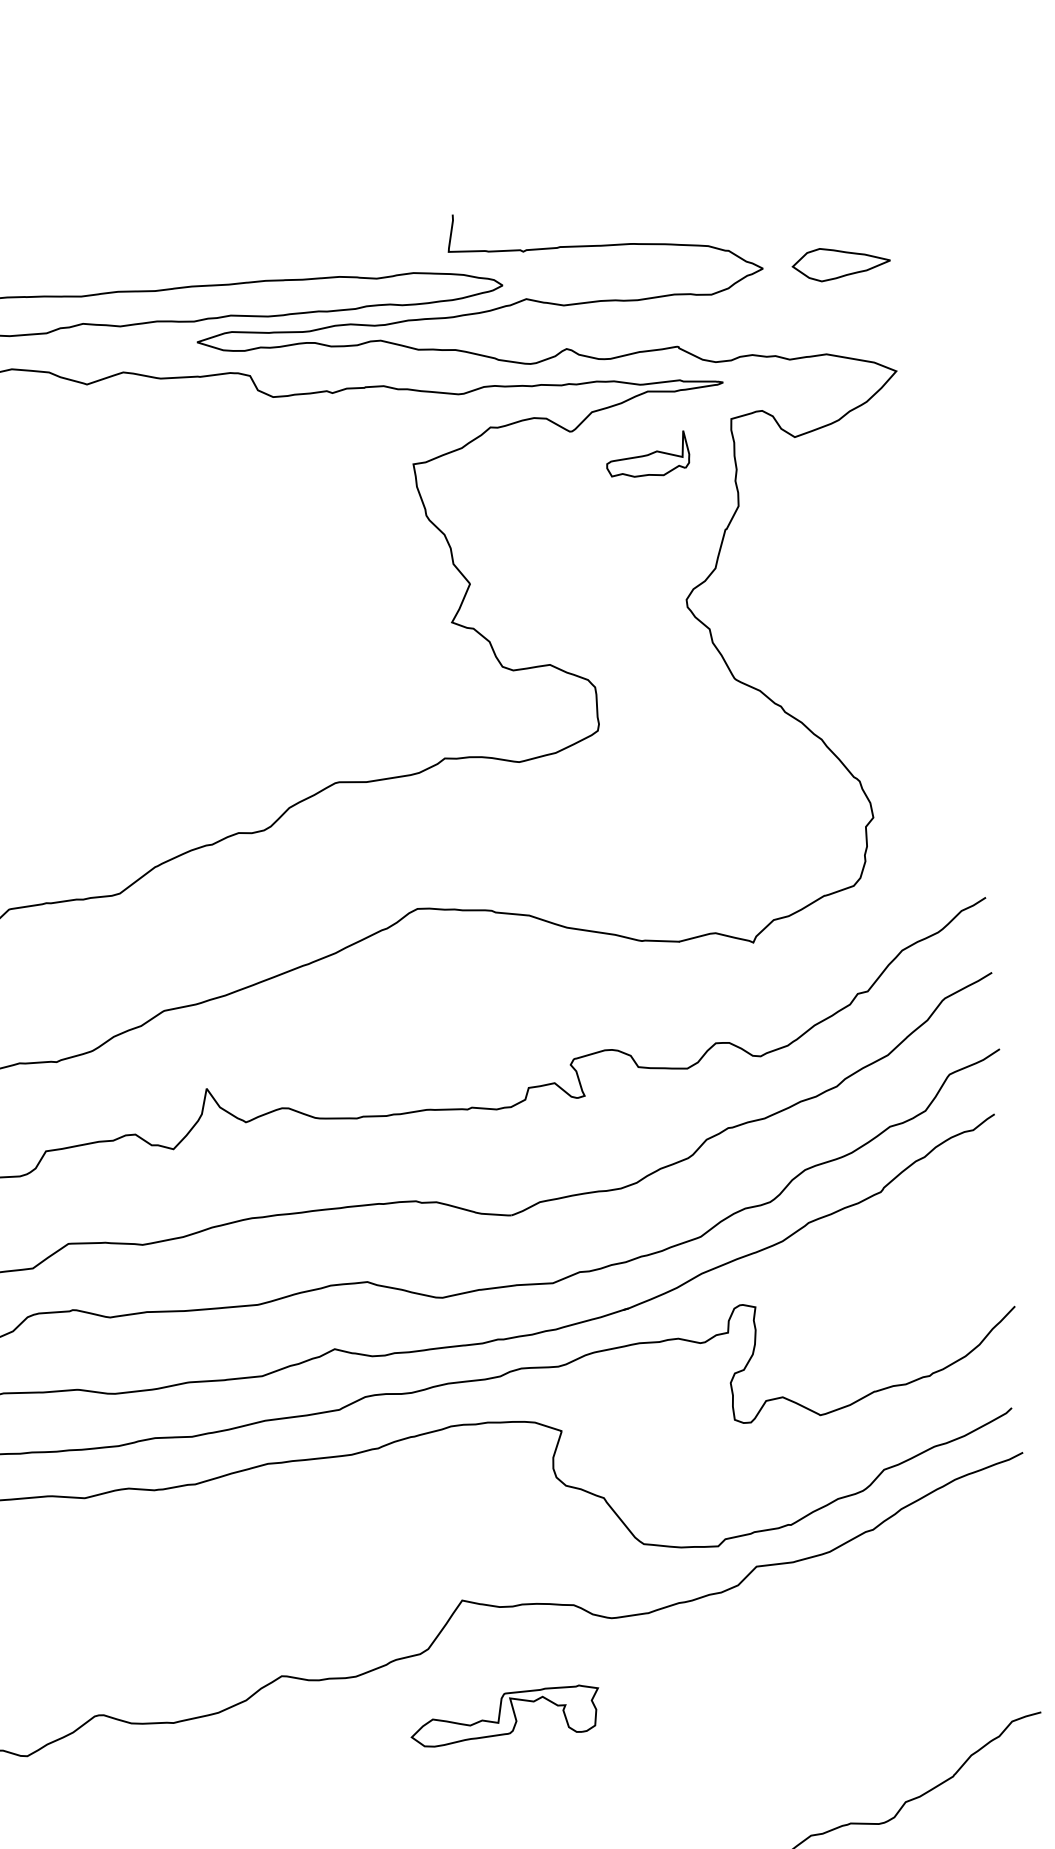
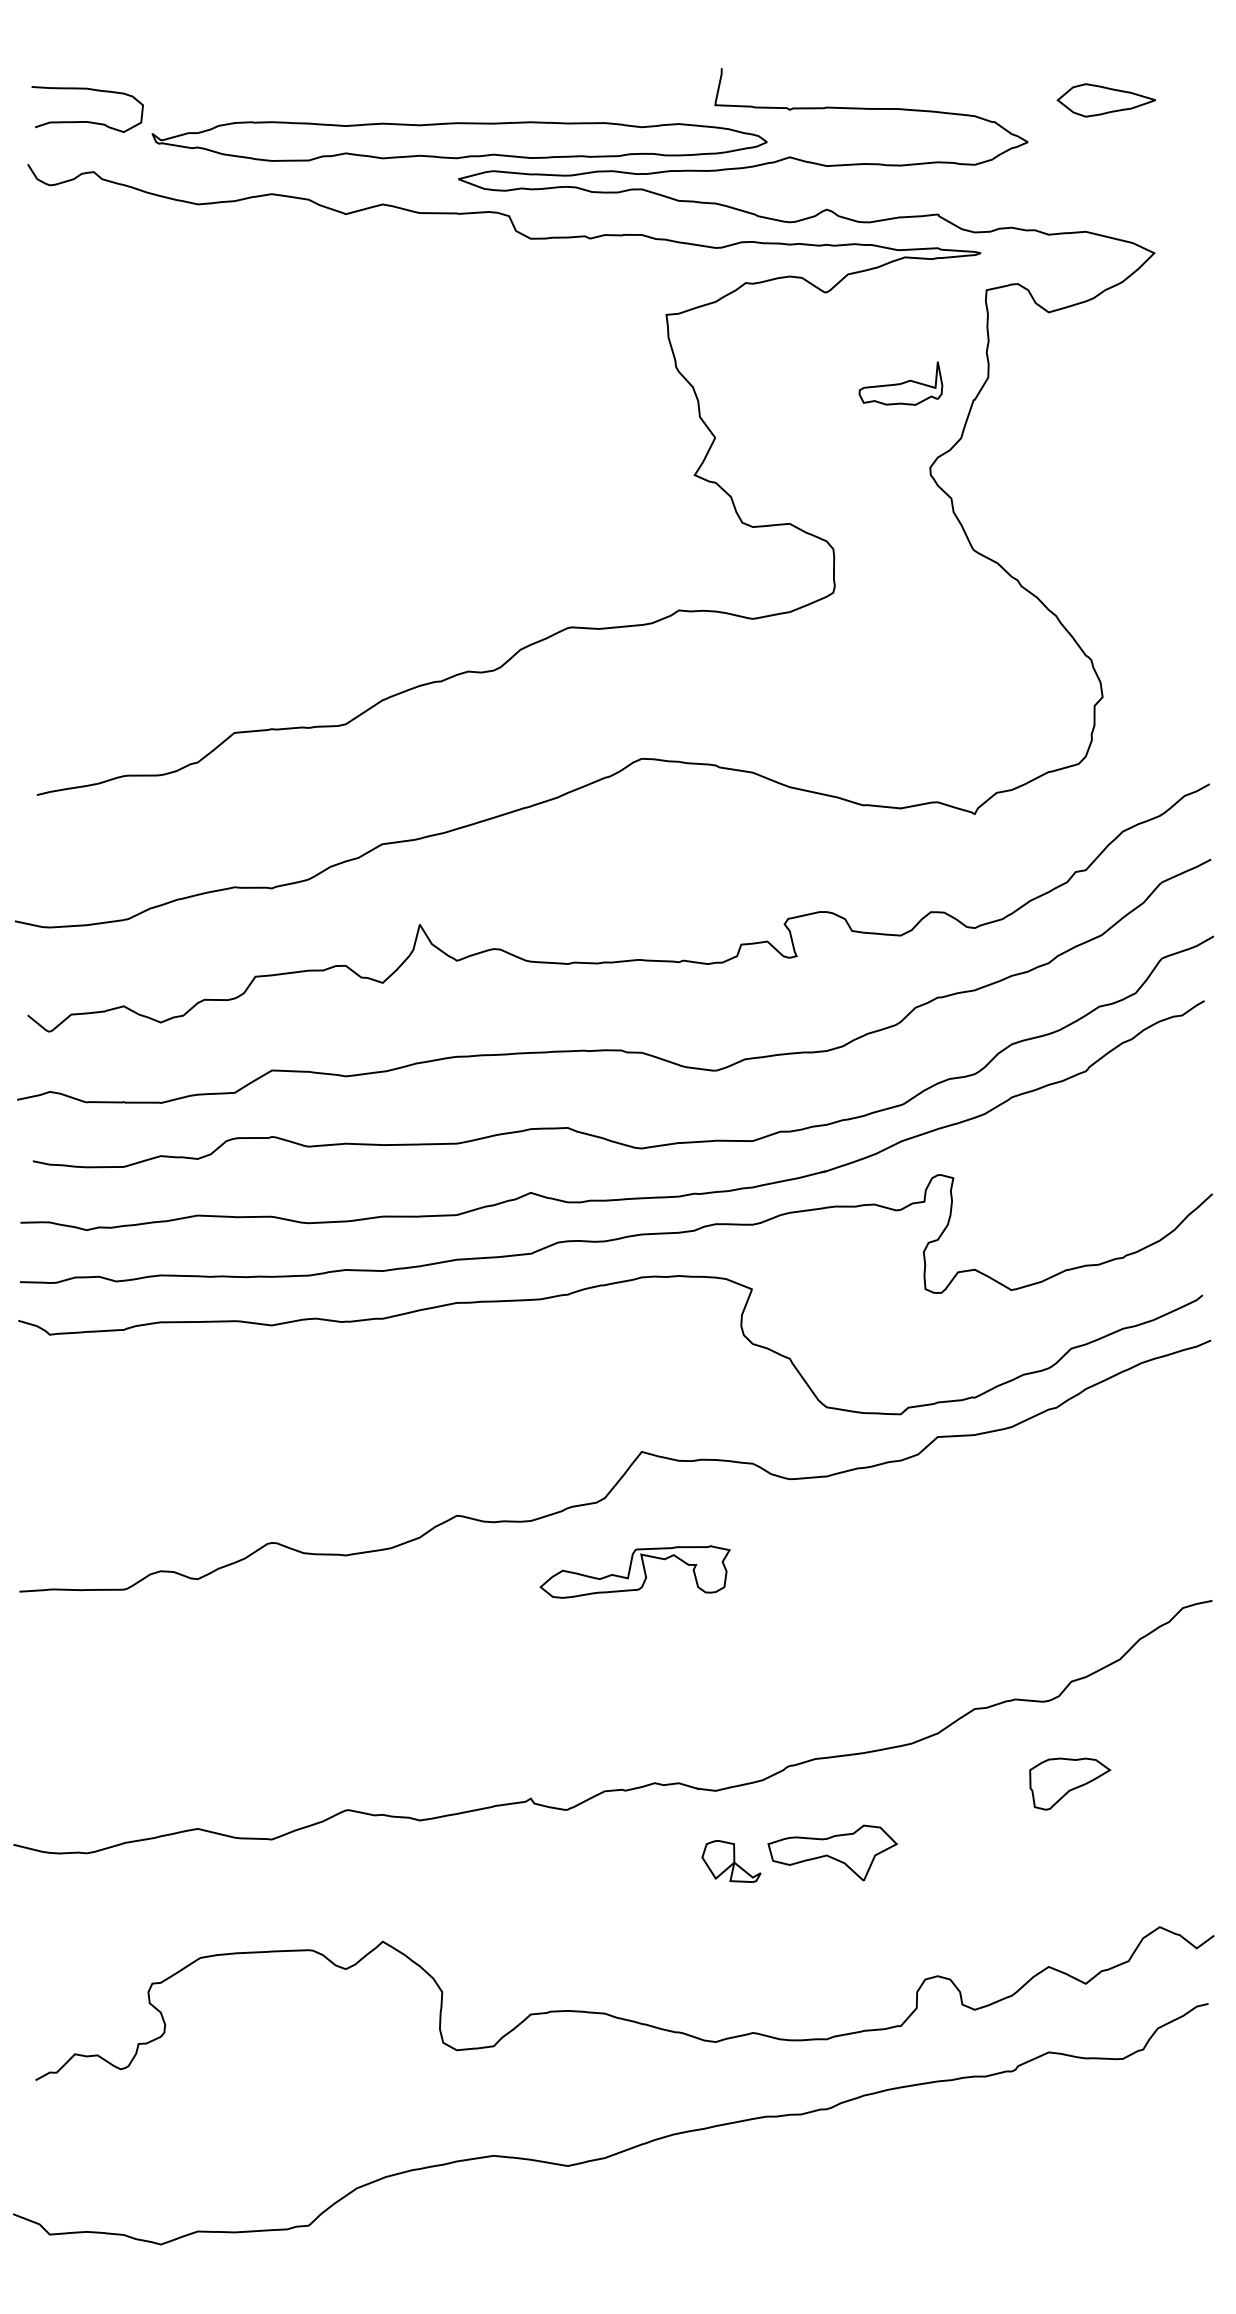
part: (840, 263) -> (1105, 100), moved
part: (647, 454) -> (900, 383), moved
part: (504, 1715) -> (634, 1571), moved

